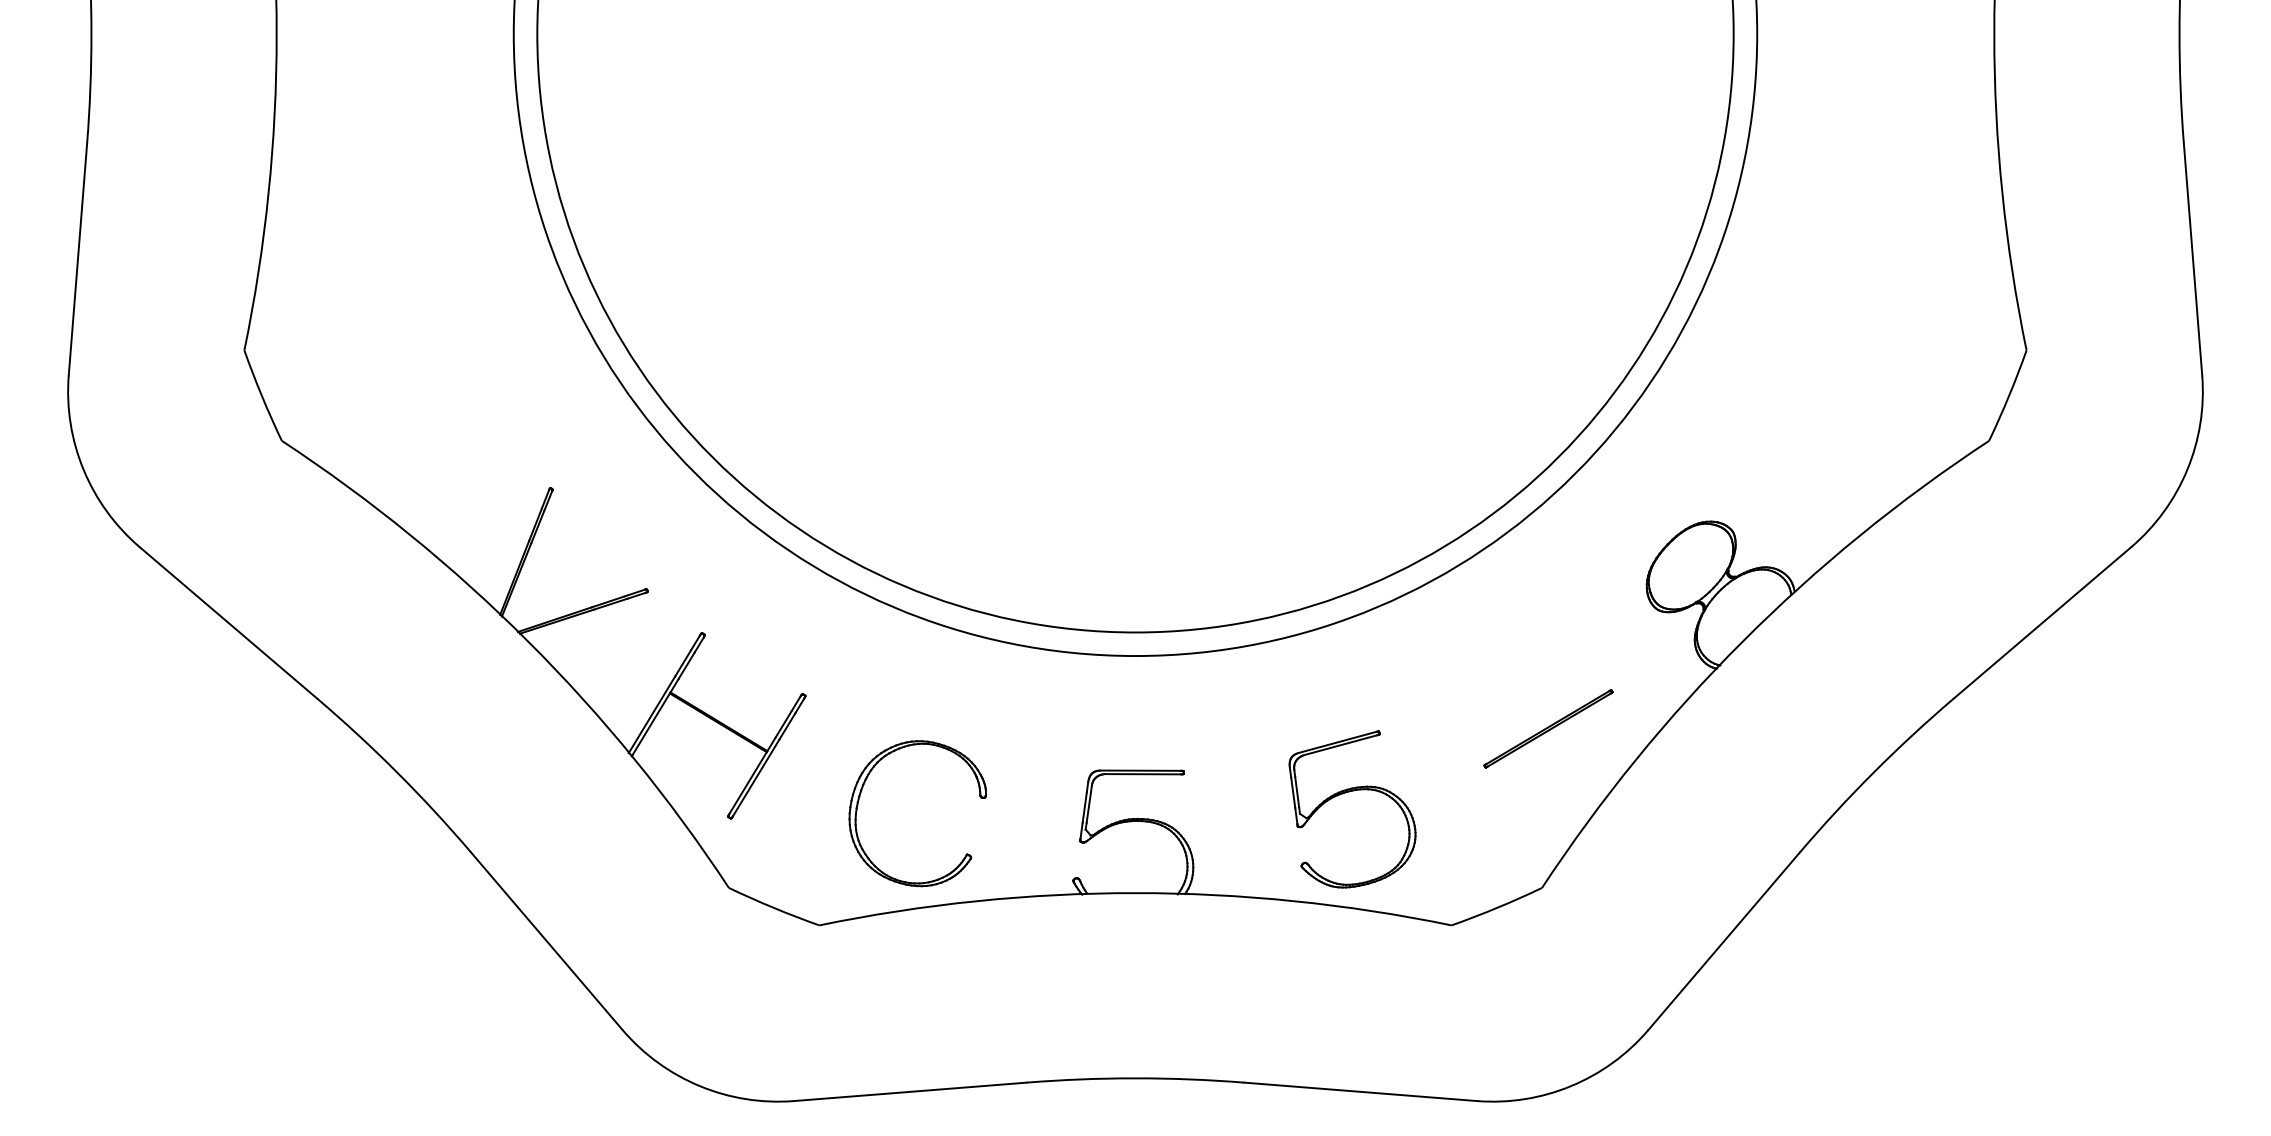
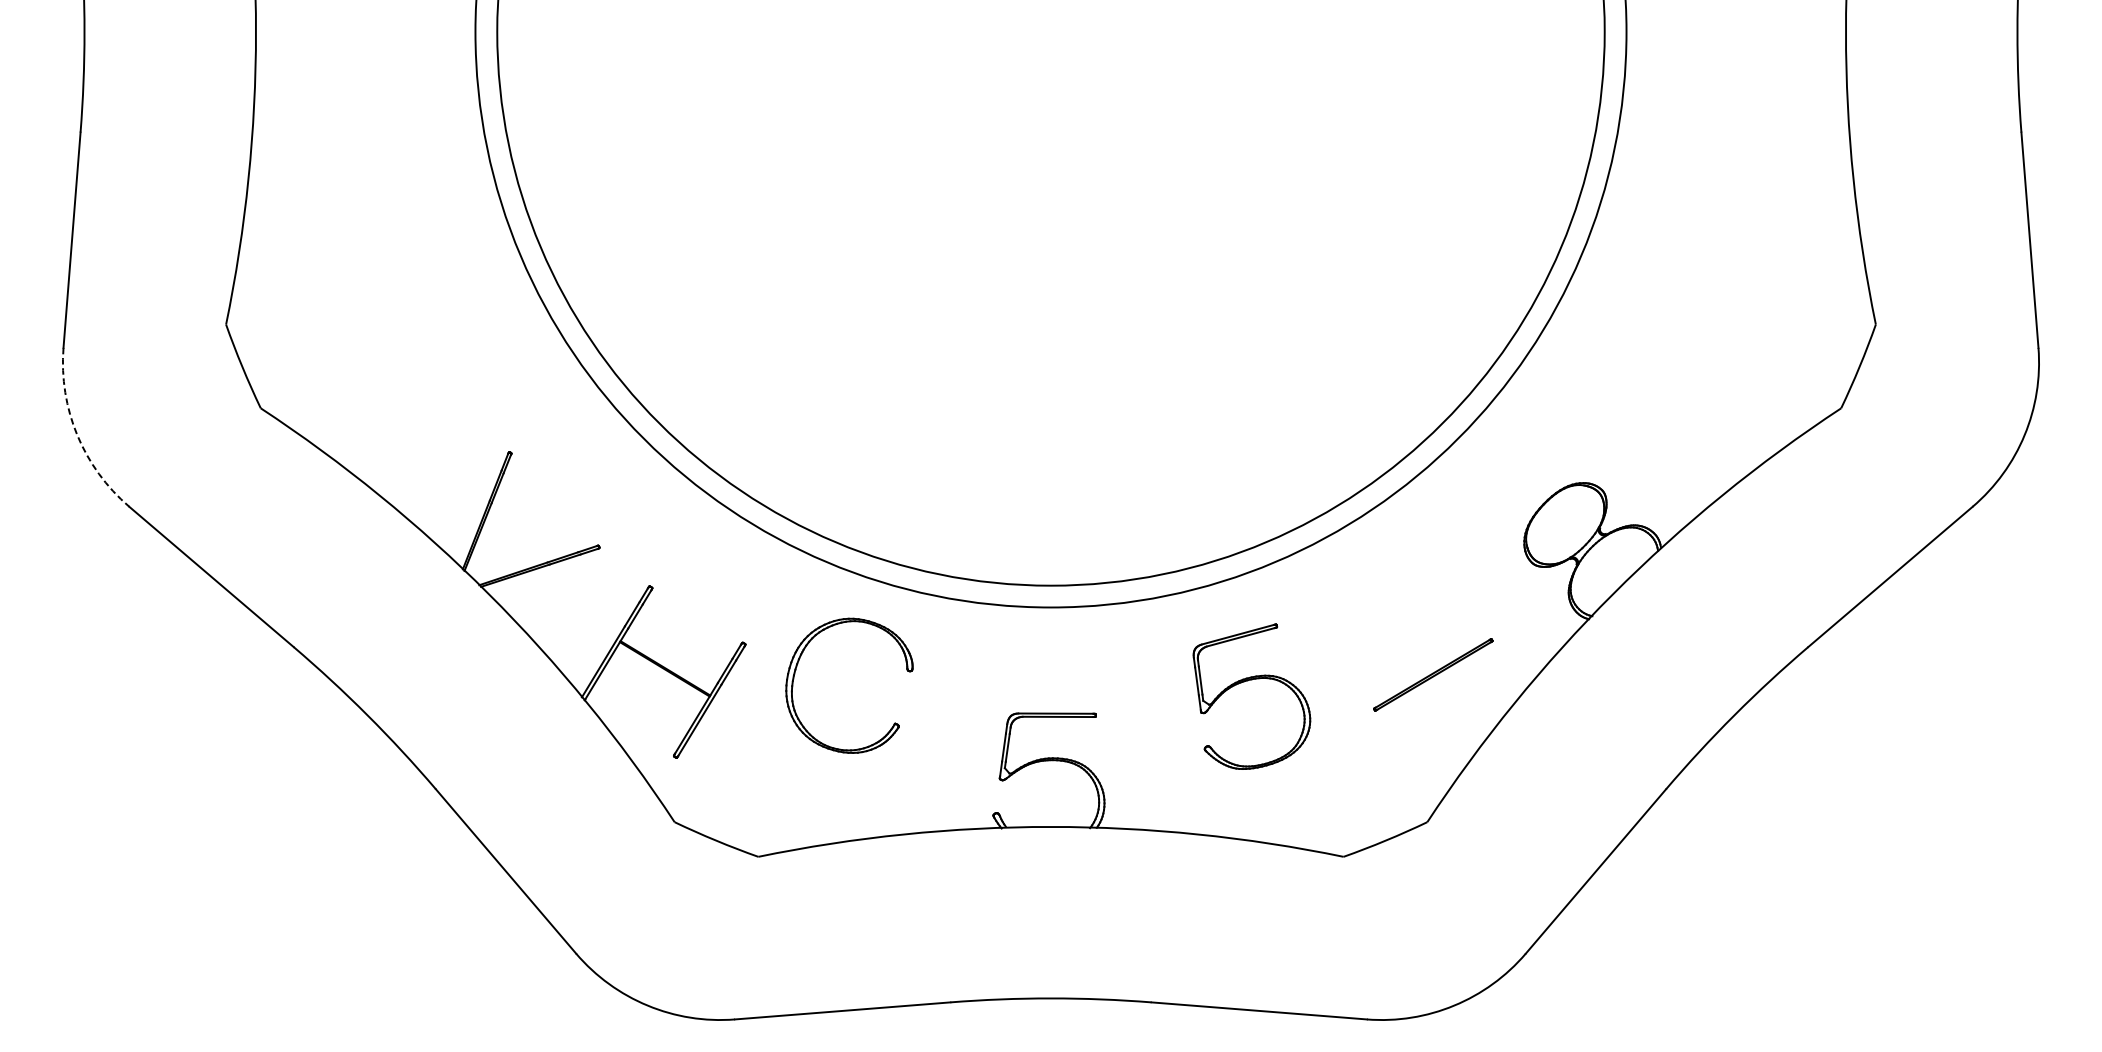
arc: (83, 469) -> (77, 434), solid -> dashed
part: (1349, 792) -> (1249, 681), moved
part: (859, 800) -> (795, 673), moved

